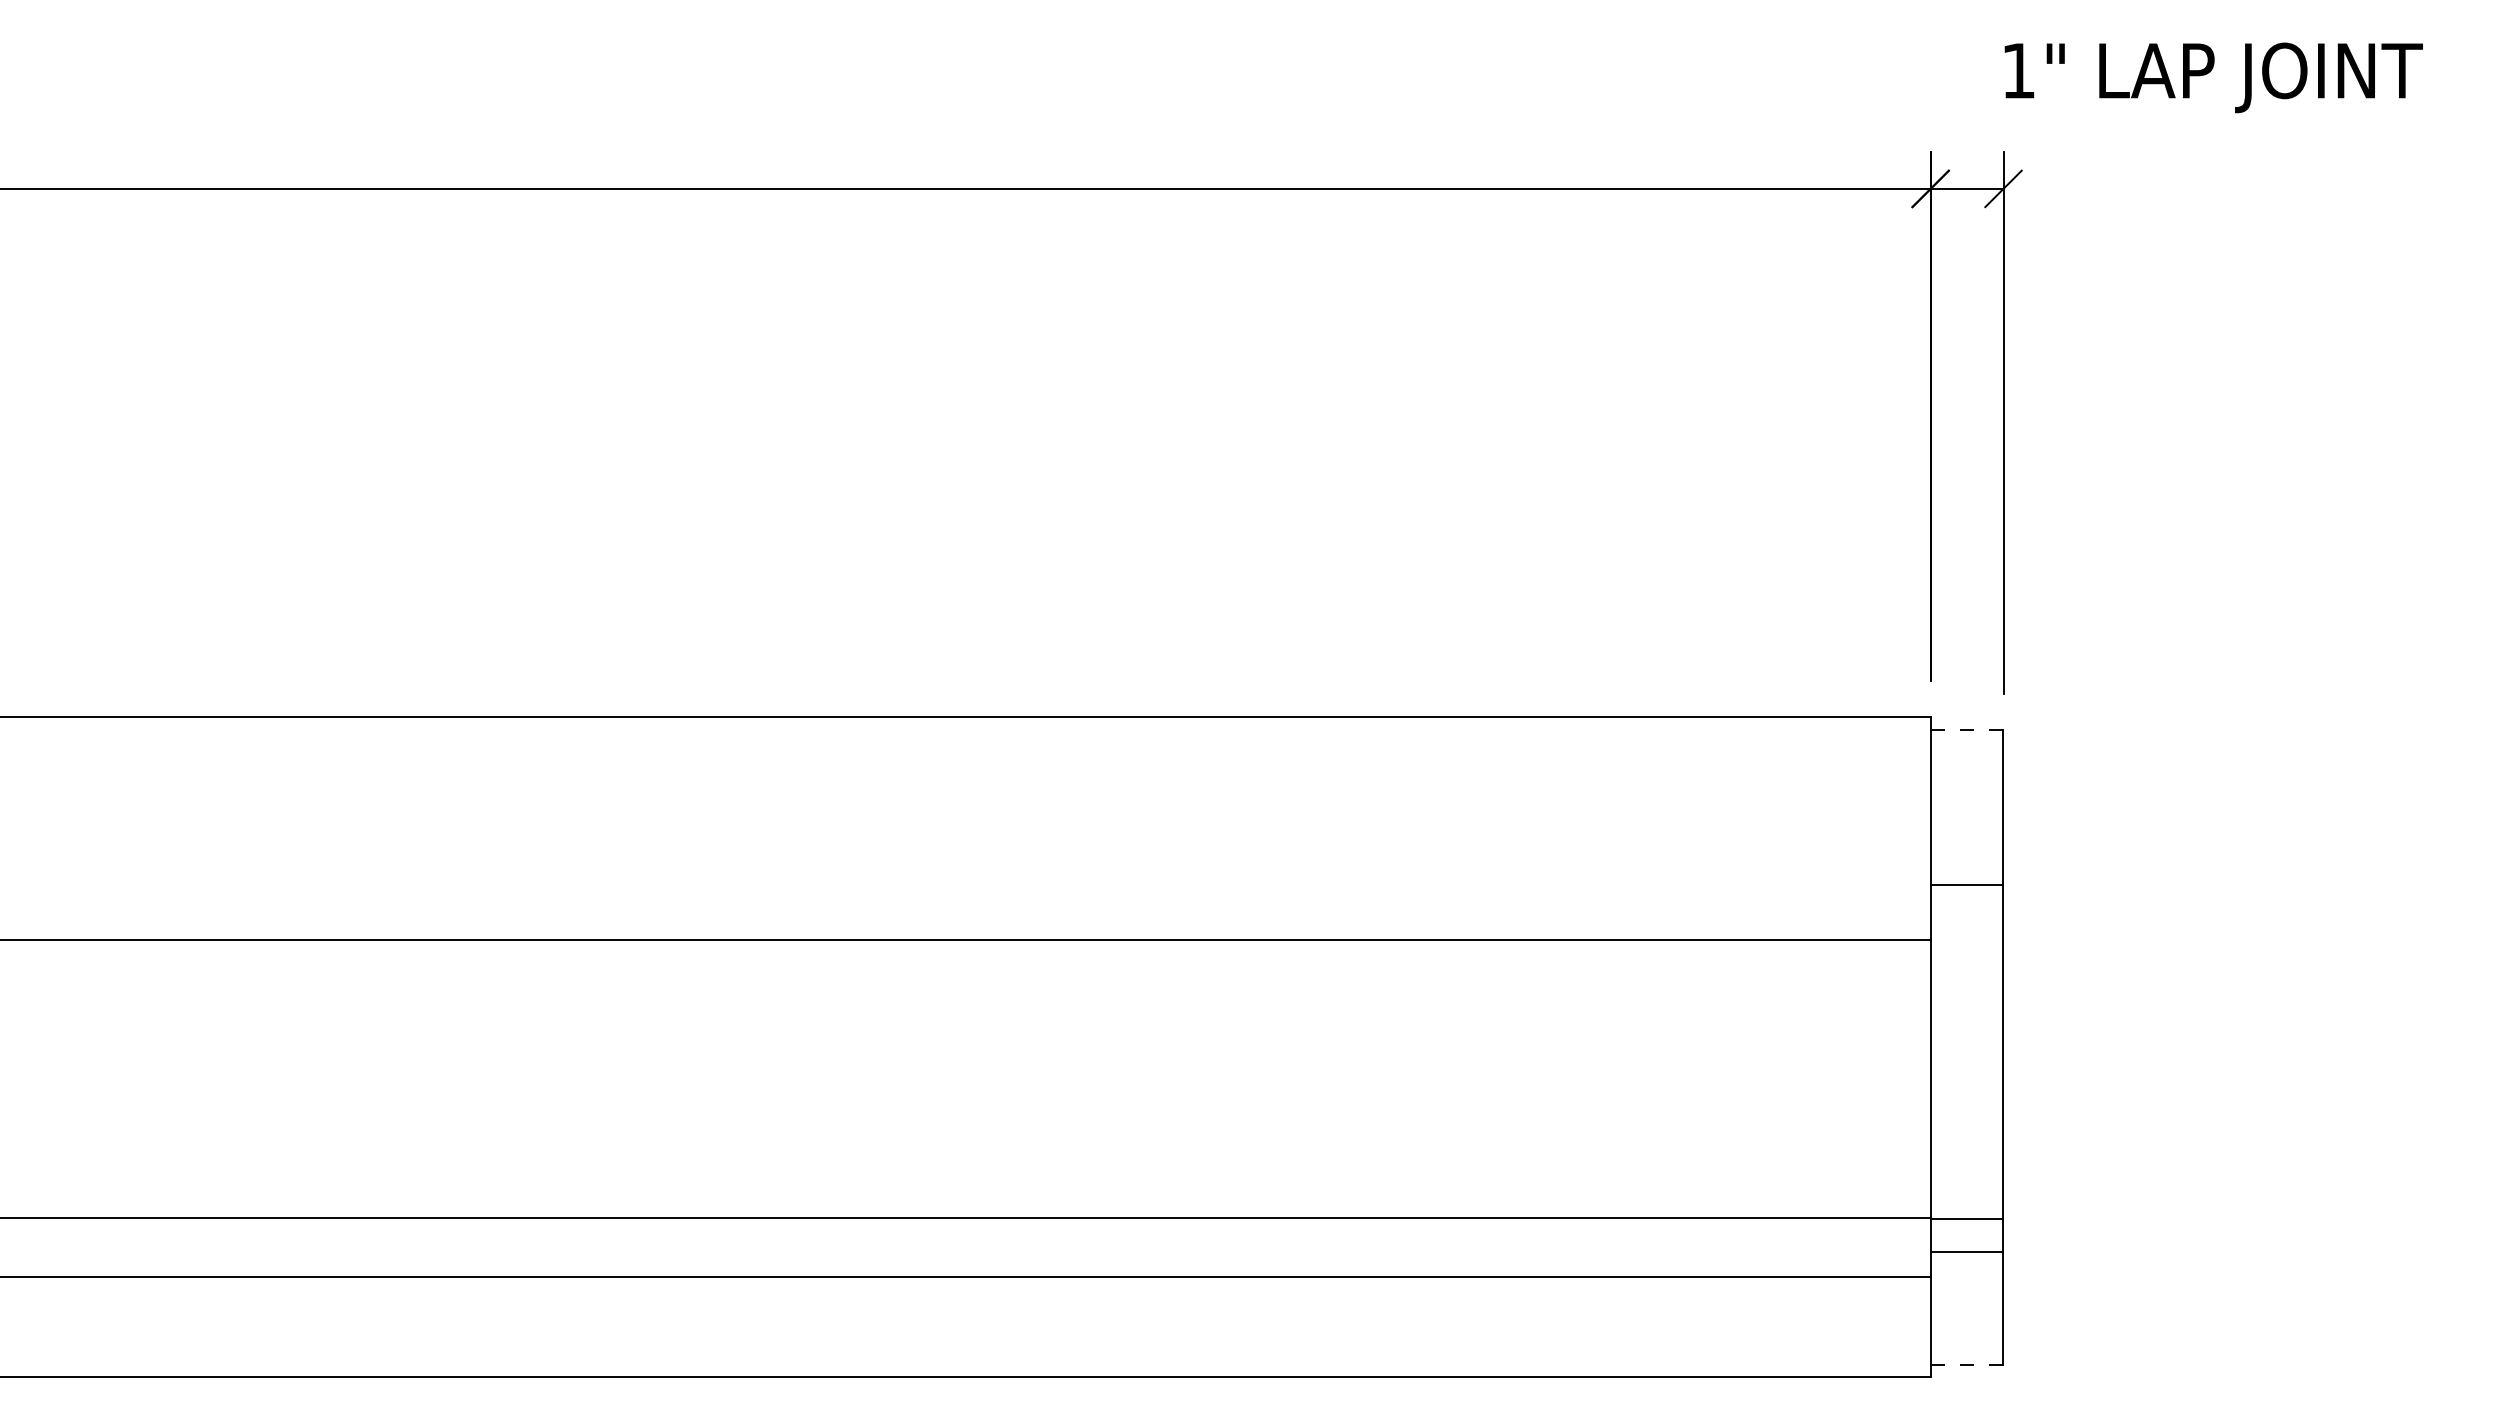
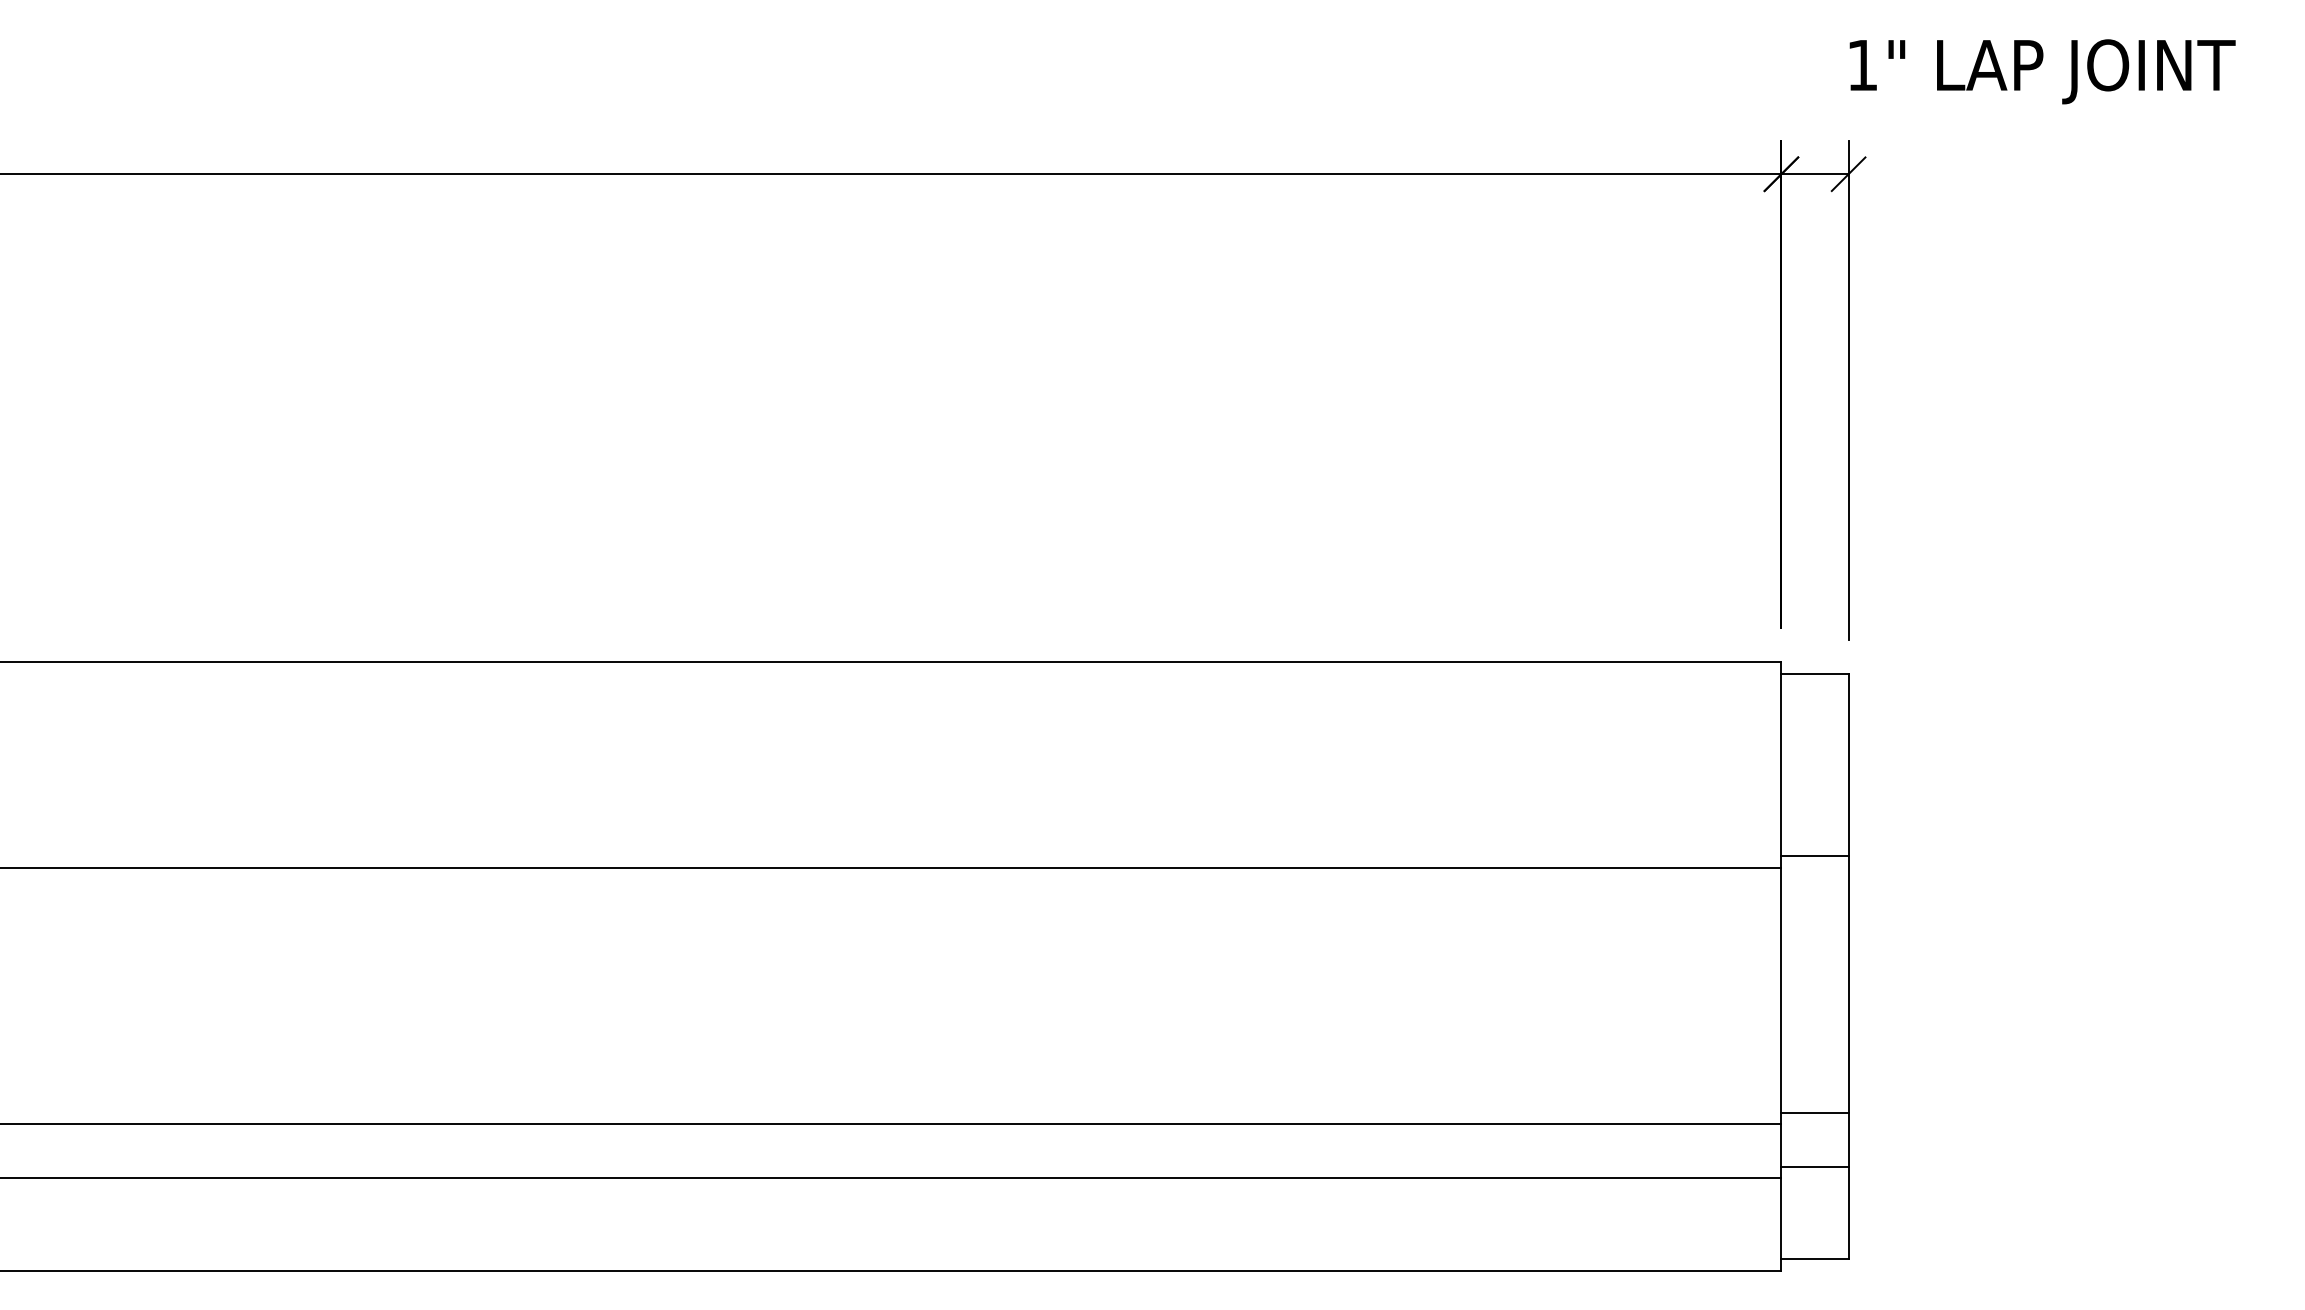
line: (1967, 730) -> (1815, 673), dashed -> solid
line: (1966, 885) -> (1814, 856), moved
line: (1966, 1219) -> (1814, 1167), moved
line: (1966, 1251) -> (1814, 1113), moved
line: (1967, 1365) -> (1815, 1259), dashed -> solid

